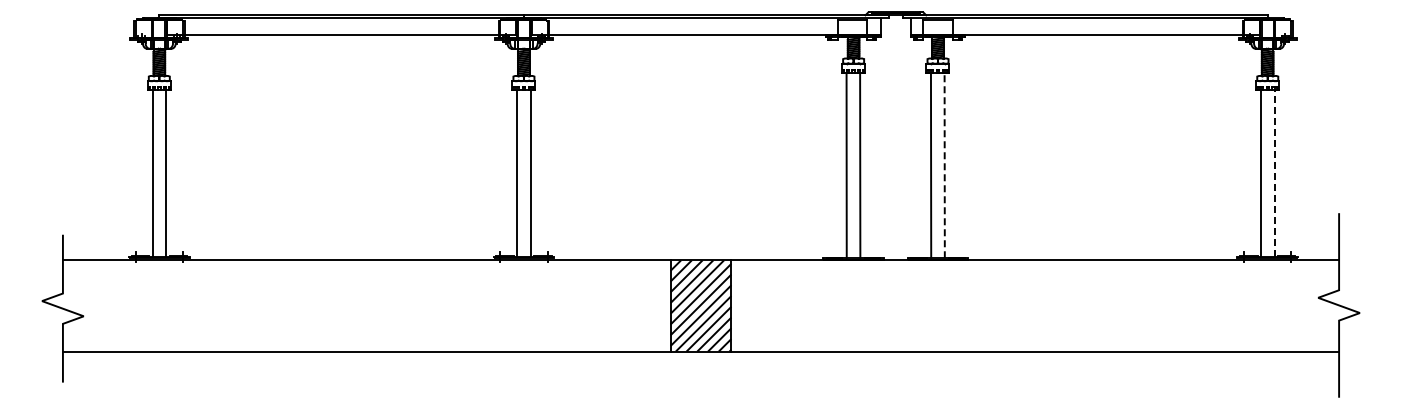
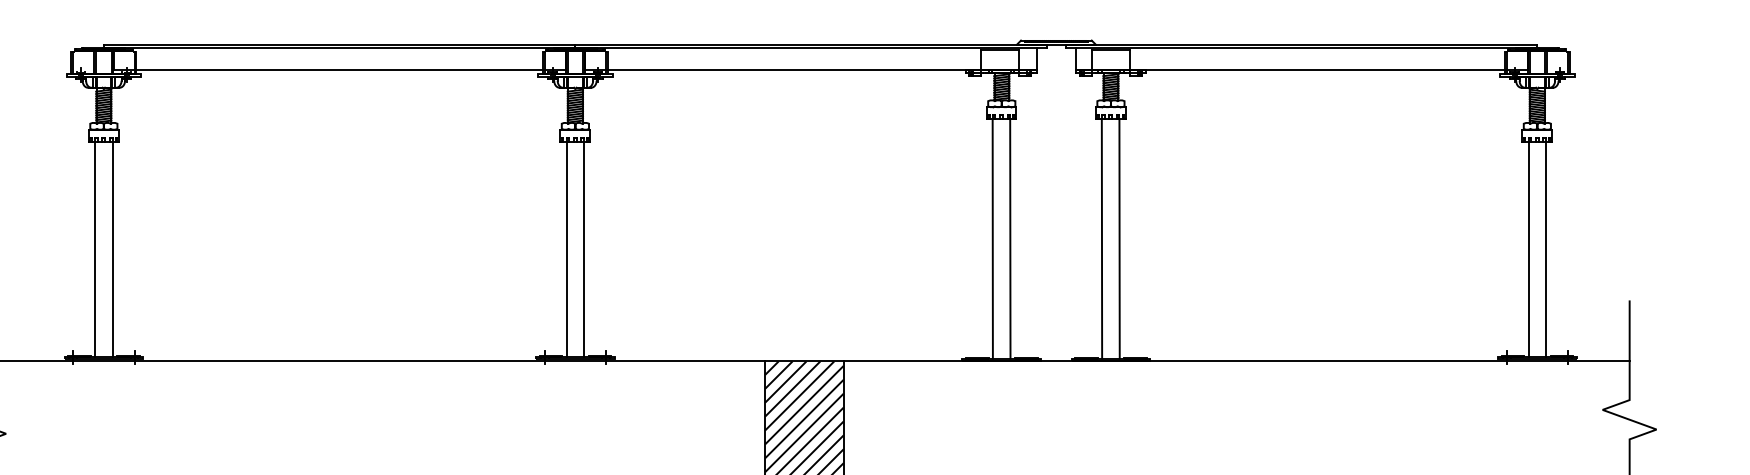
line: (944, 165) -> (1119, 238), dashed -> solid
line: (1274, 172) -> (1546, 247), dashed -> solid

